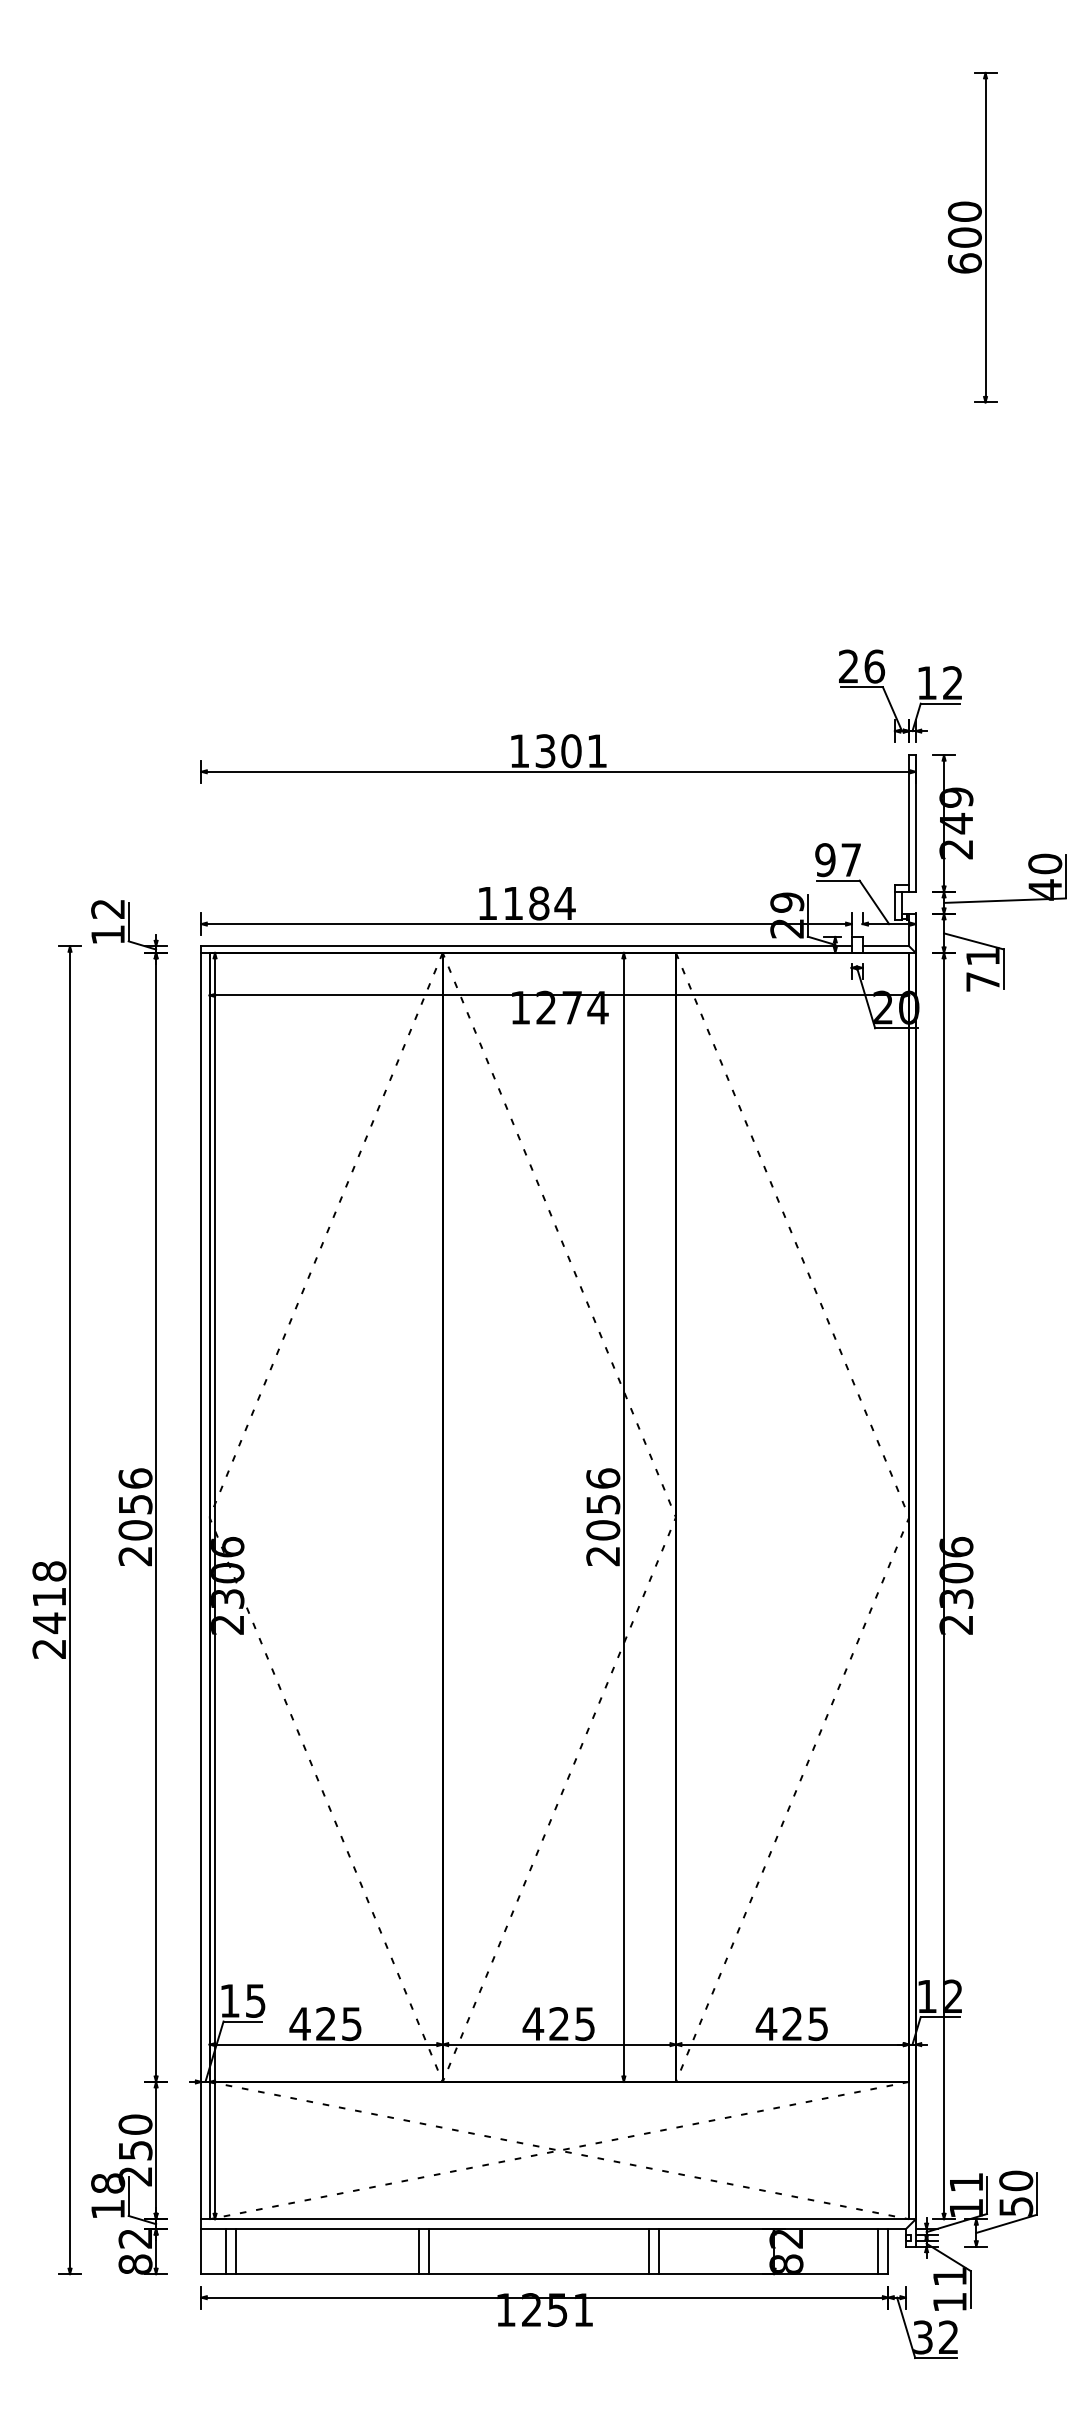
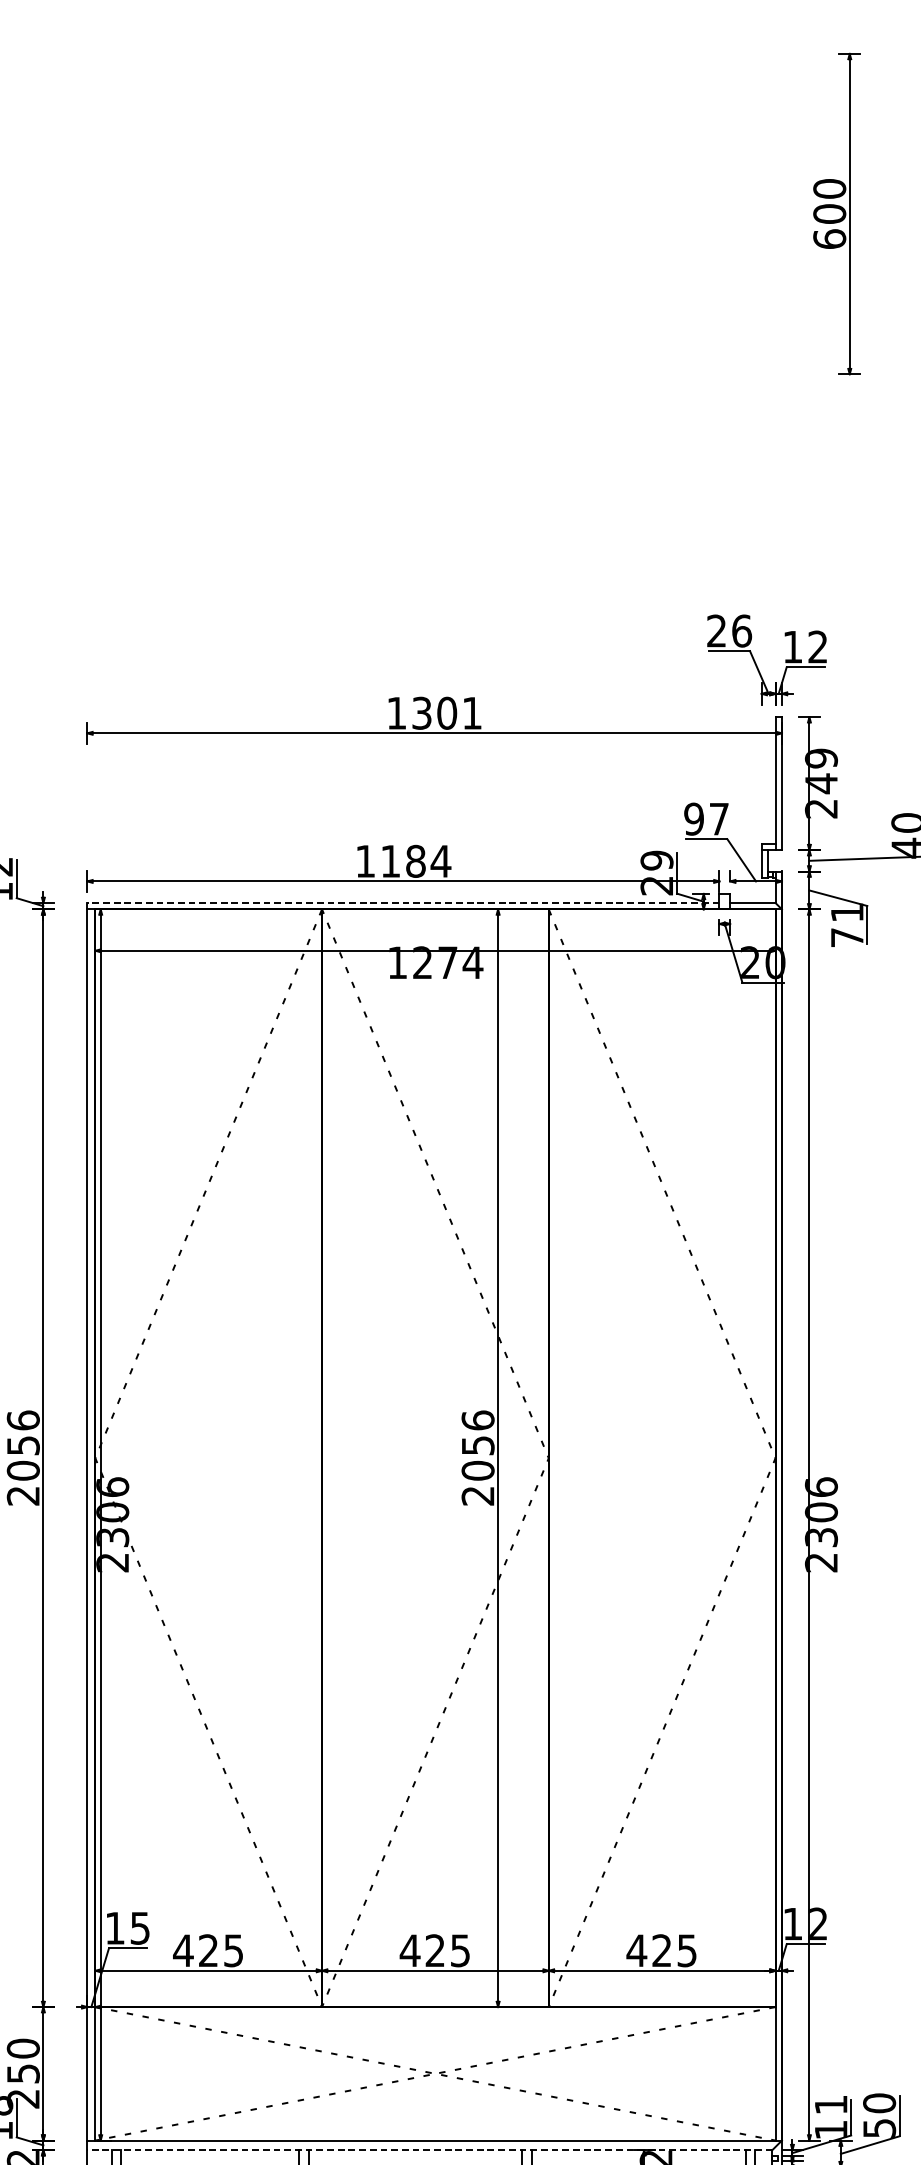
line: (525, 946) -> (402, 903), solid -> dashed
line: (553, 2229) -> (429, 2150), solid -> dashed

